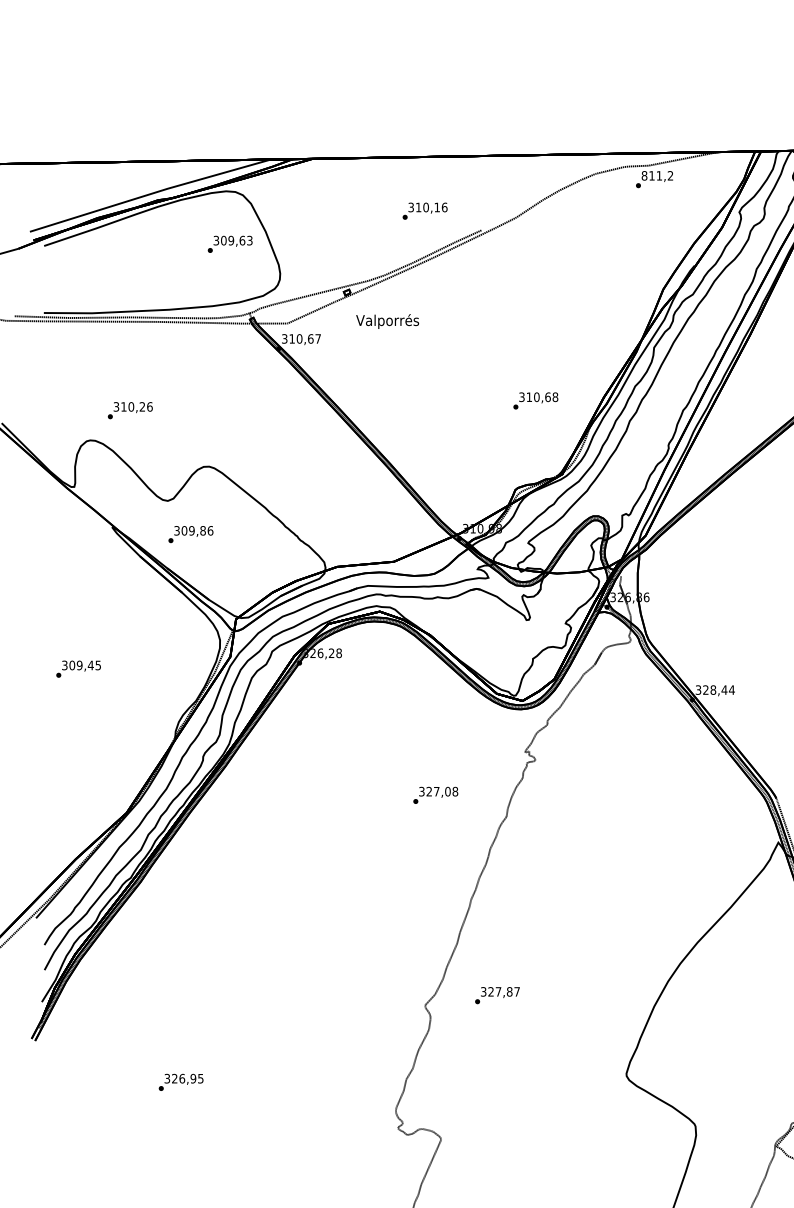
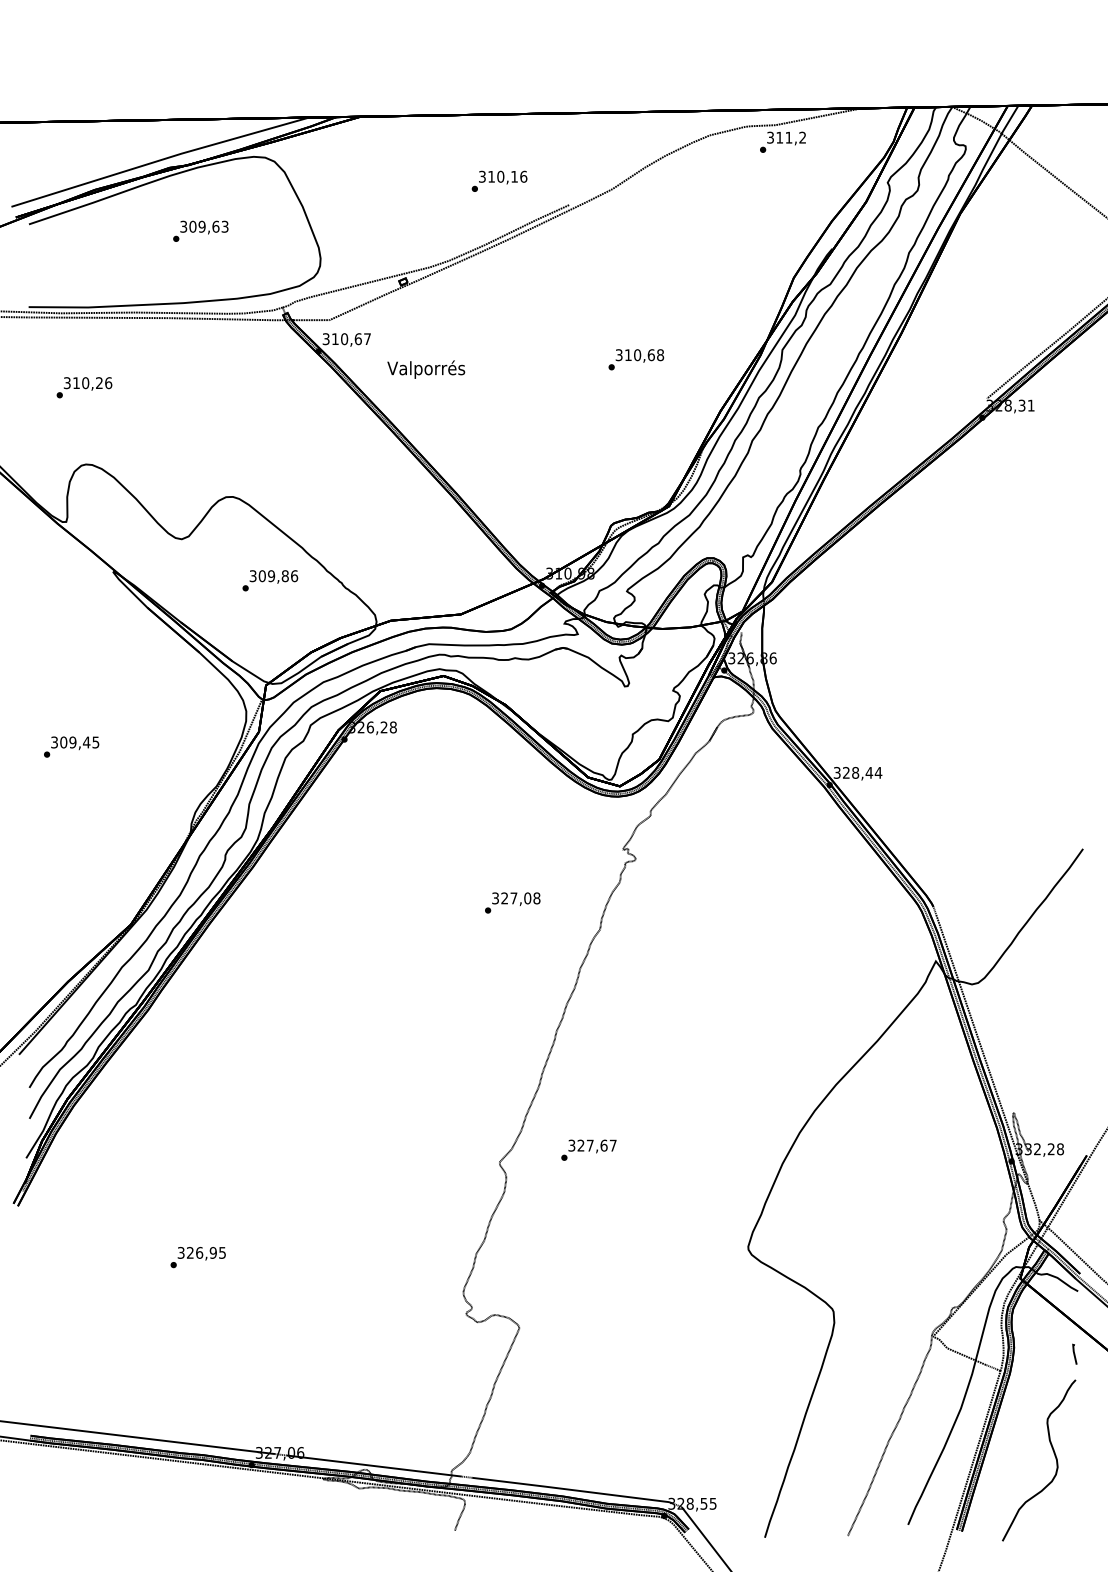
text: (644, 175) -> (770, 137), 811,2 -> 311,2
text: (229, 243) -> (200, 230), moved
text: (387, 321) -> (426, 369), moved
text: (535, 400) -> (636, 359), moved
text: (130, 410) -> (84, 387), moved
text: (191, 534) -> (270, 580), moved
text: (509, 991) -> (603, 1145), 327,87 -> 327,67

